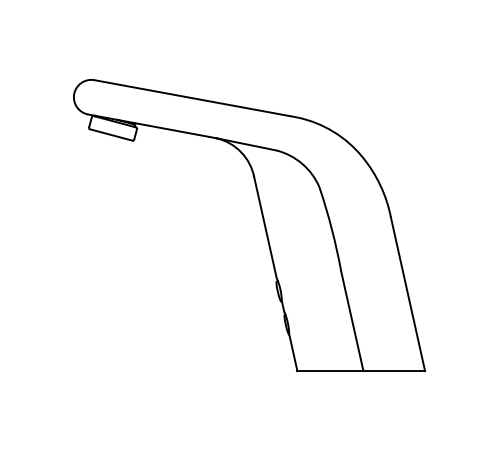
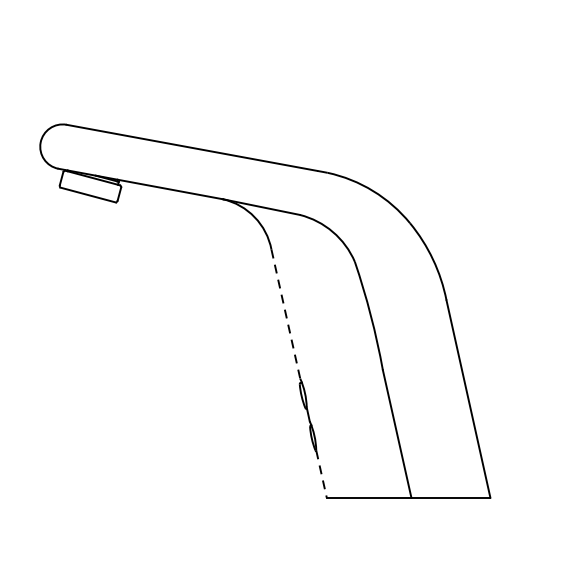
line: (265, 227) -> (285, 313), solid -> dashed
line: (293, 352) -> (321, 473), solid -> dashed

